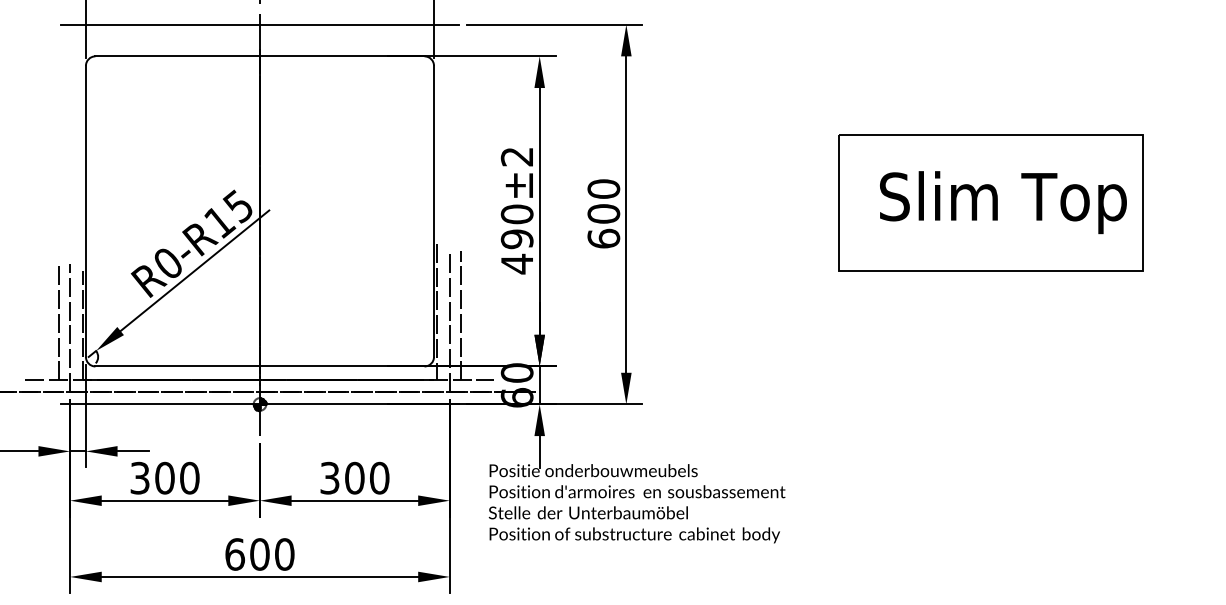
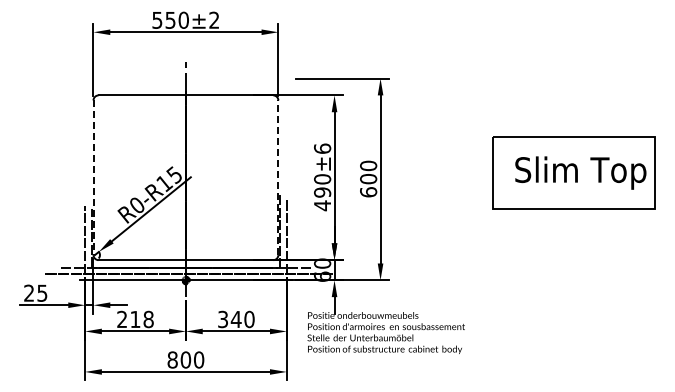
line: (259, 24) -> (185, 78), removed
text: (517, 156) -> (322, 148), 490±2 -> 490±6
line: (434, 210) -> (278, 177), solid -> dashed
line: (85, 212) -> (93, 178), solid -> dashed
line: (460, 314) -> (292, 232), removed
line: (59, 321) -> (79, 236), removed
text: (165, 478) -> (135, 319), 300 -> 218
text: (353, 478) -> (235, 319), 300 -> 340
text: (234, 553) -> (172, 359), 600 -> 800

